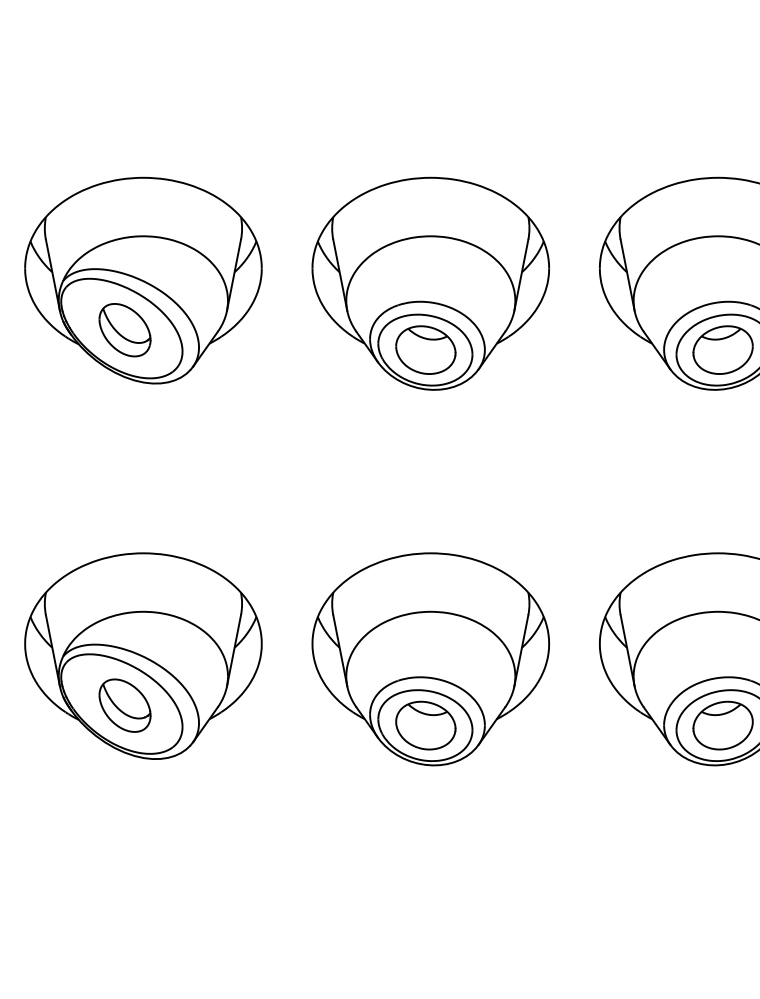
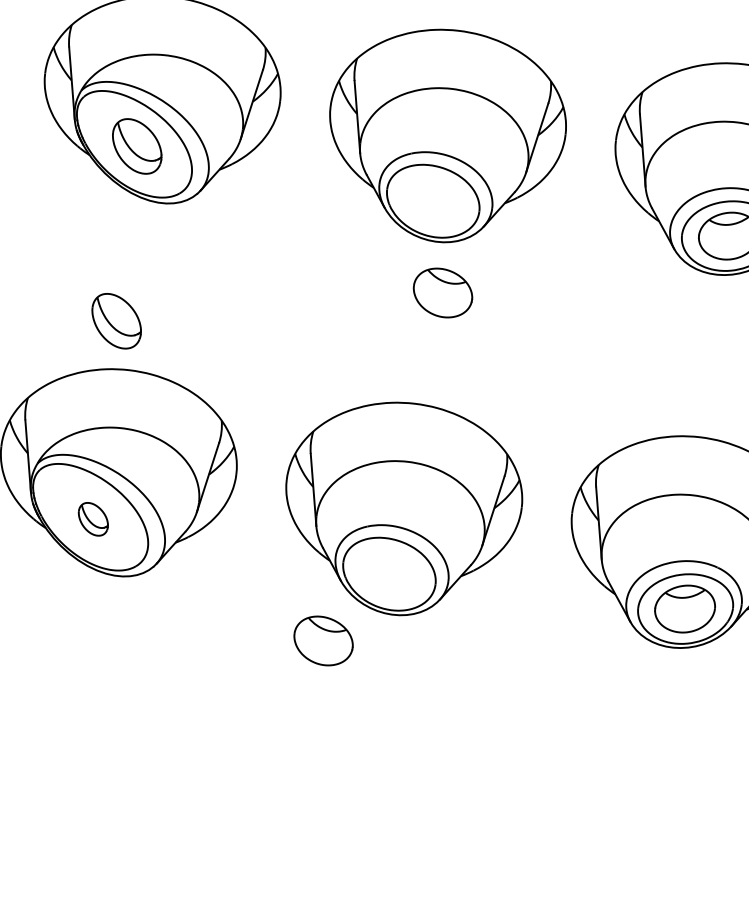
part: (425, 349) -> (442, 292), moved
part: (124, 506) -> (116, 321), added
part: (124, 705) -> (92, 519), size x0.6
part: (425, 725) -> (323, 640), moved

